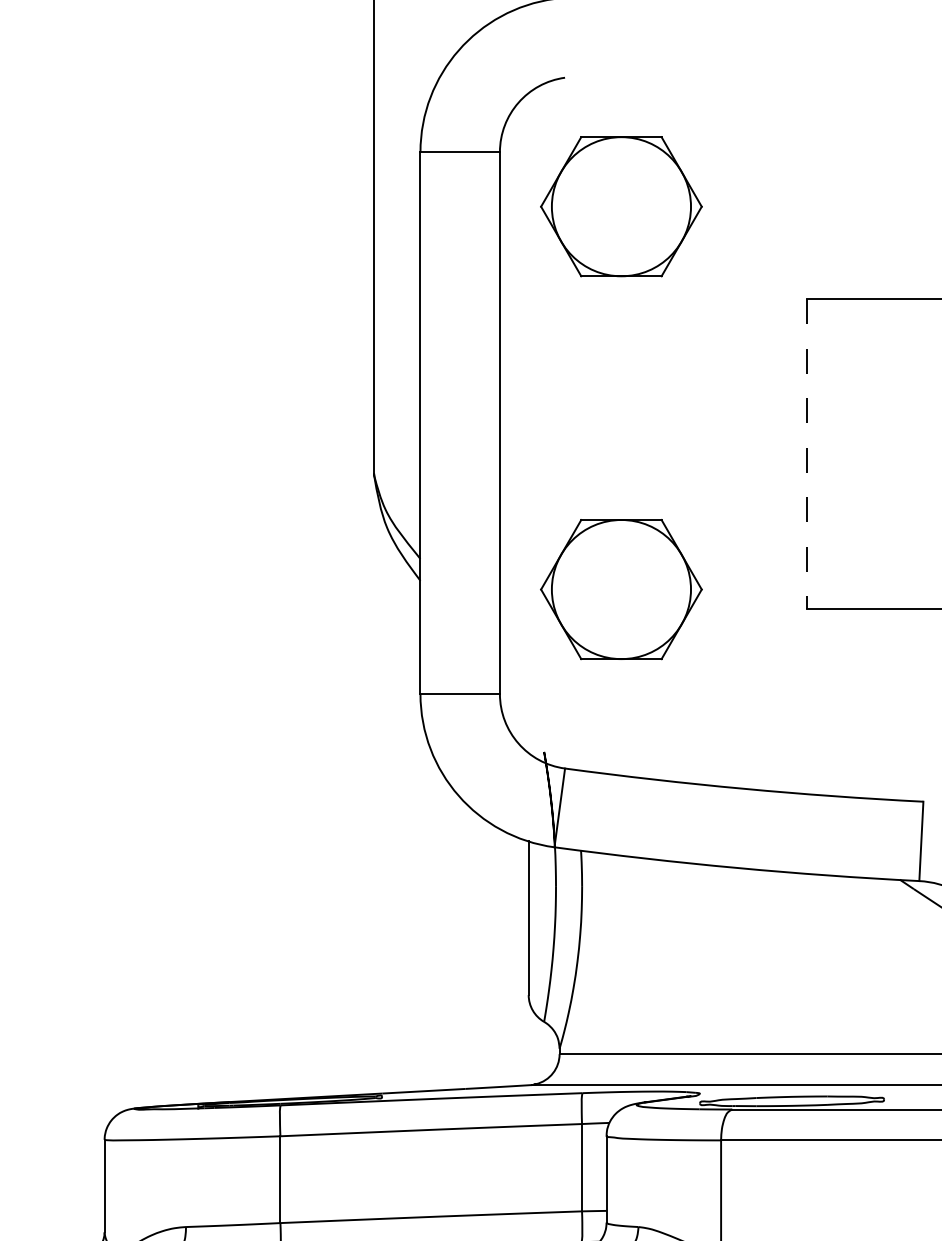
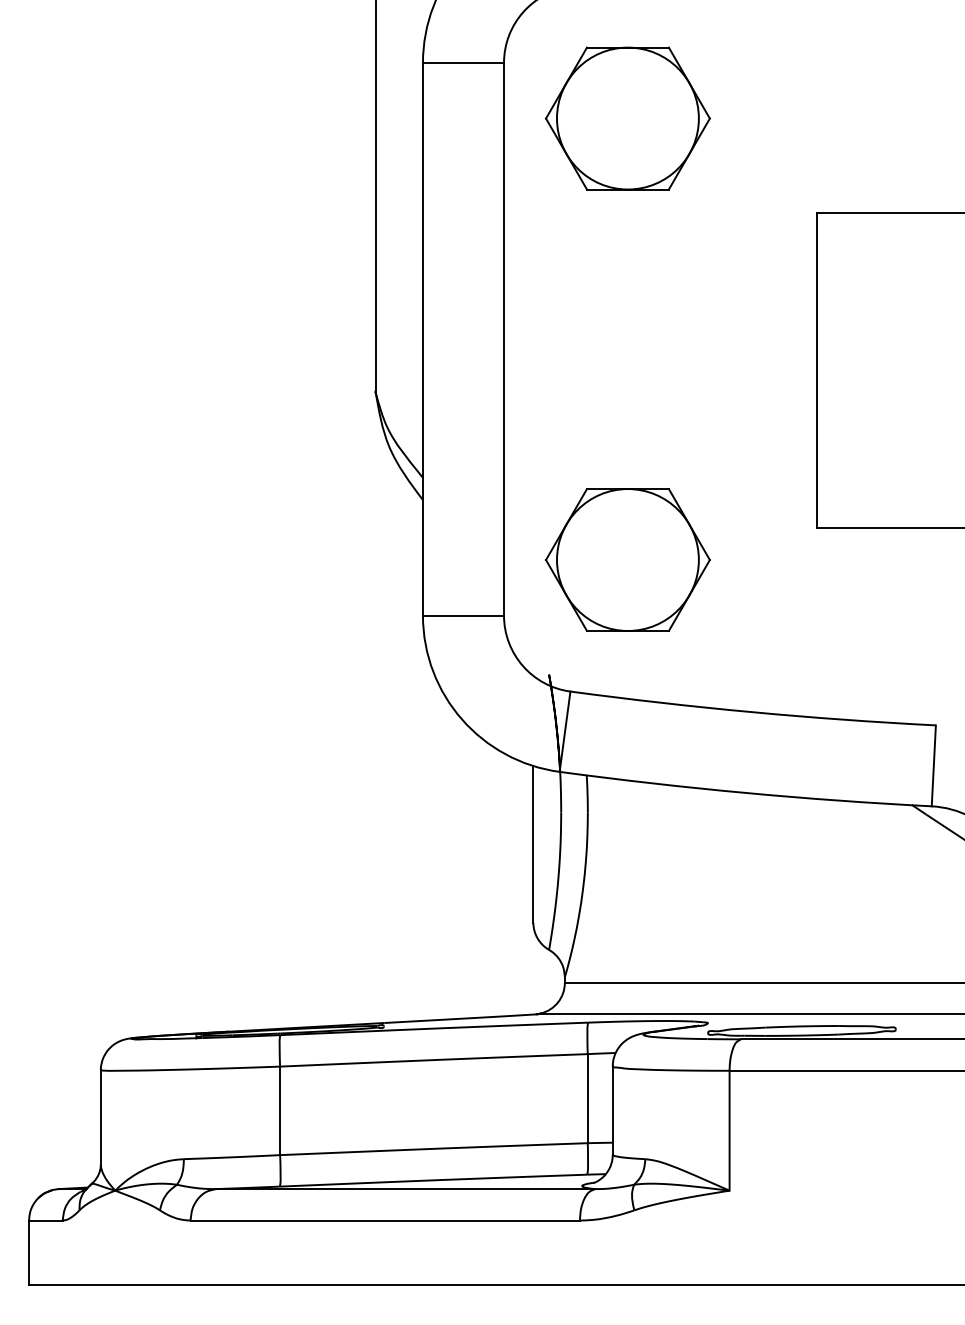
line: (807, 453) -> (817, 370), dashed -> solid
part: (621, 589) -> (627, 559), moved

